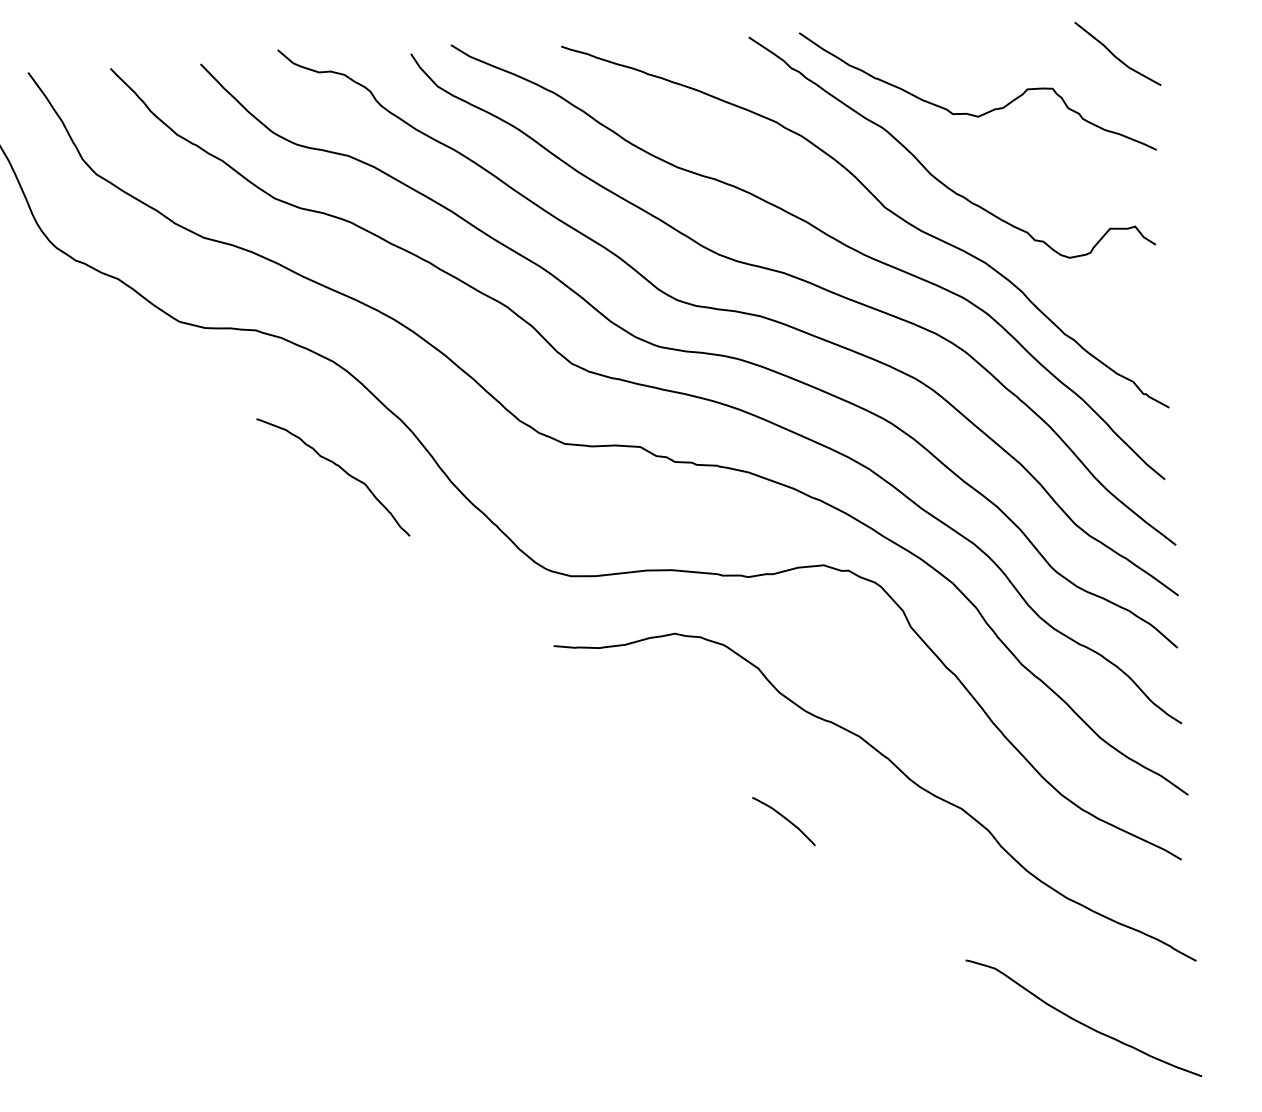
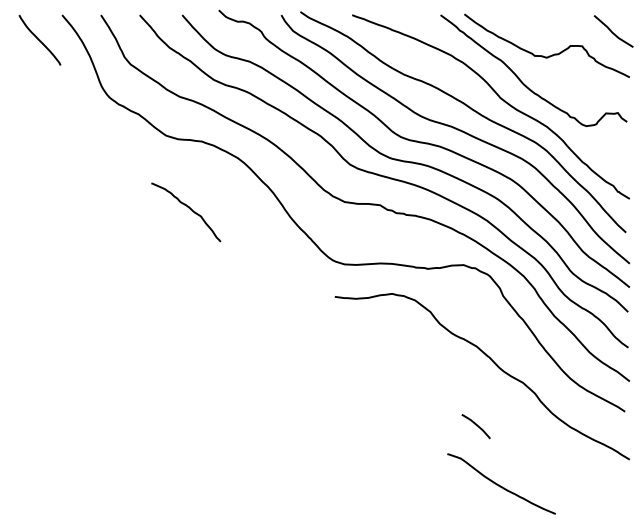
curve: (340, 470) -> (189, 209), moved
curve: (782, 819) -> (475, 425), moved
curve: (1079, 1019) -> (499, 484), moved

